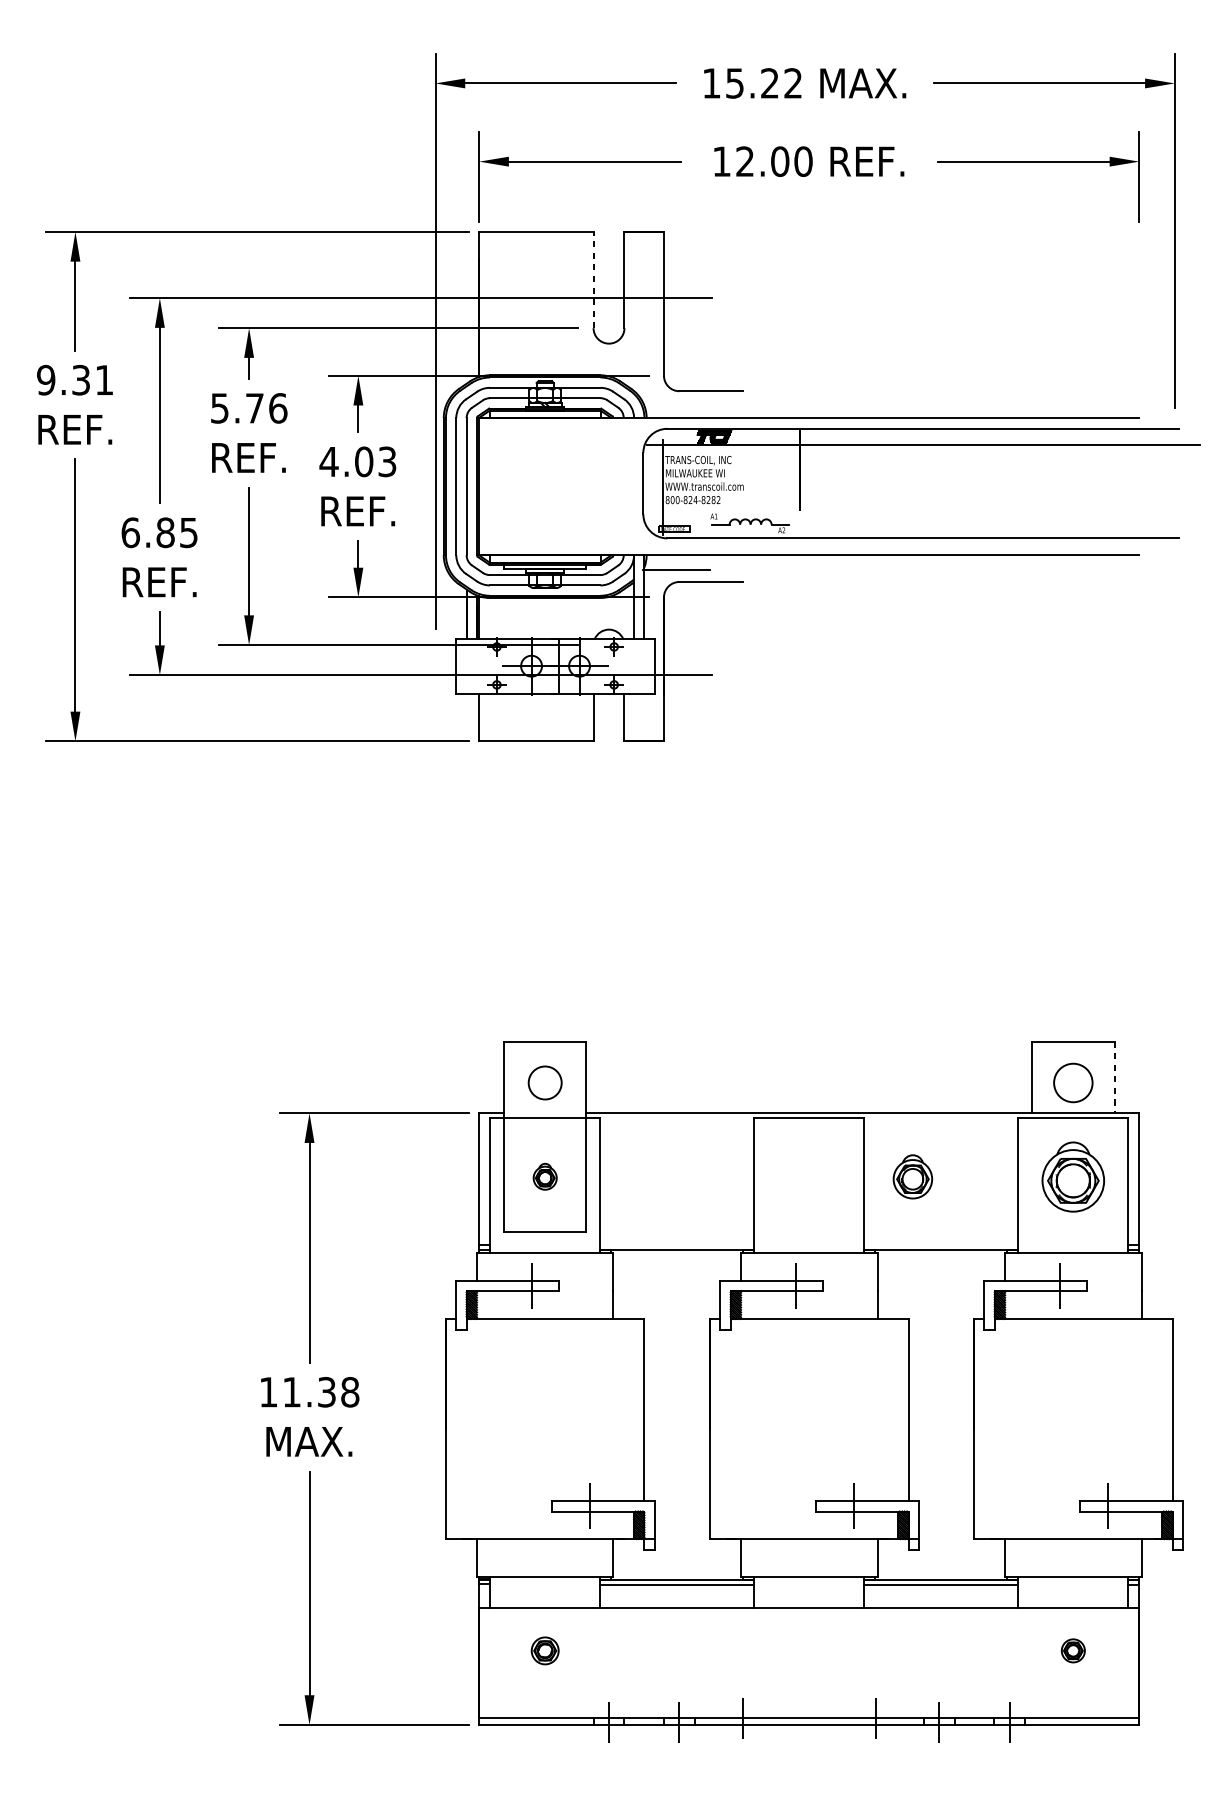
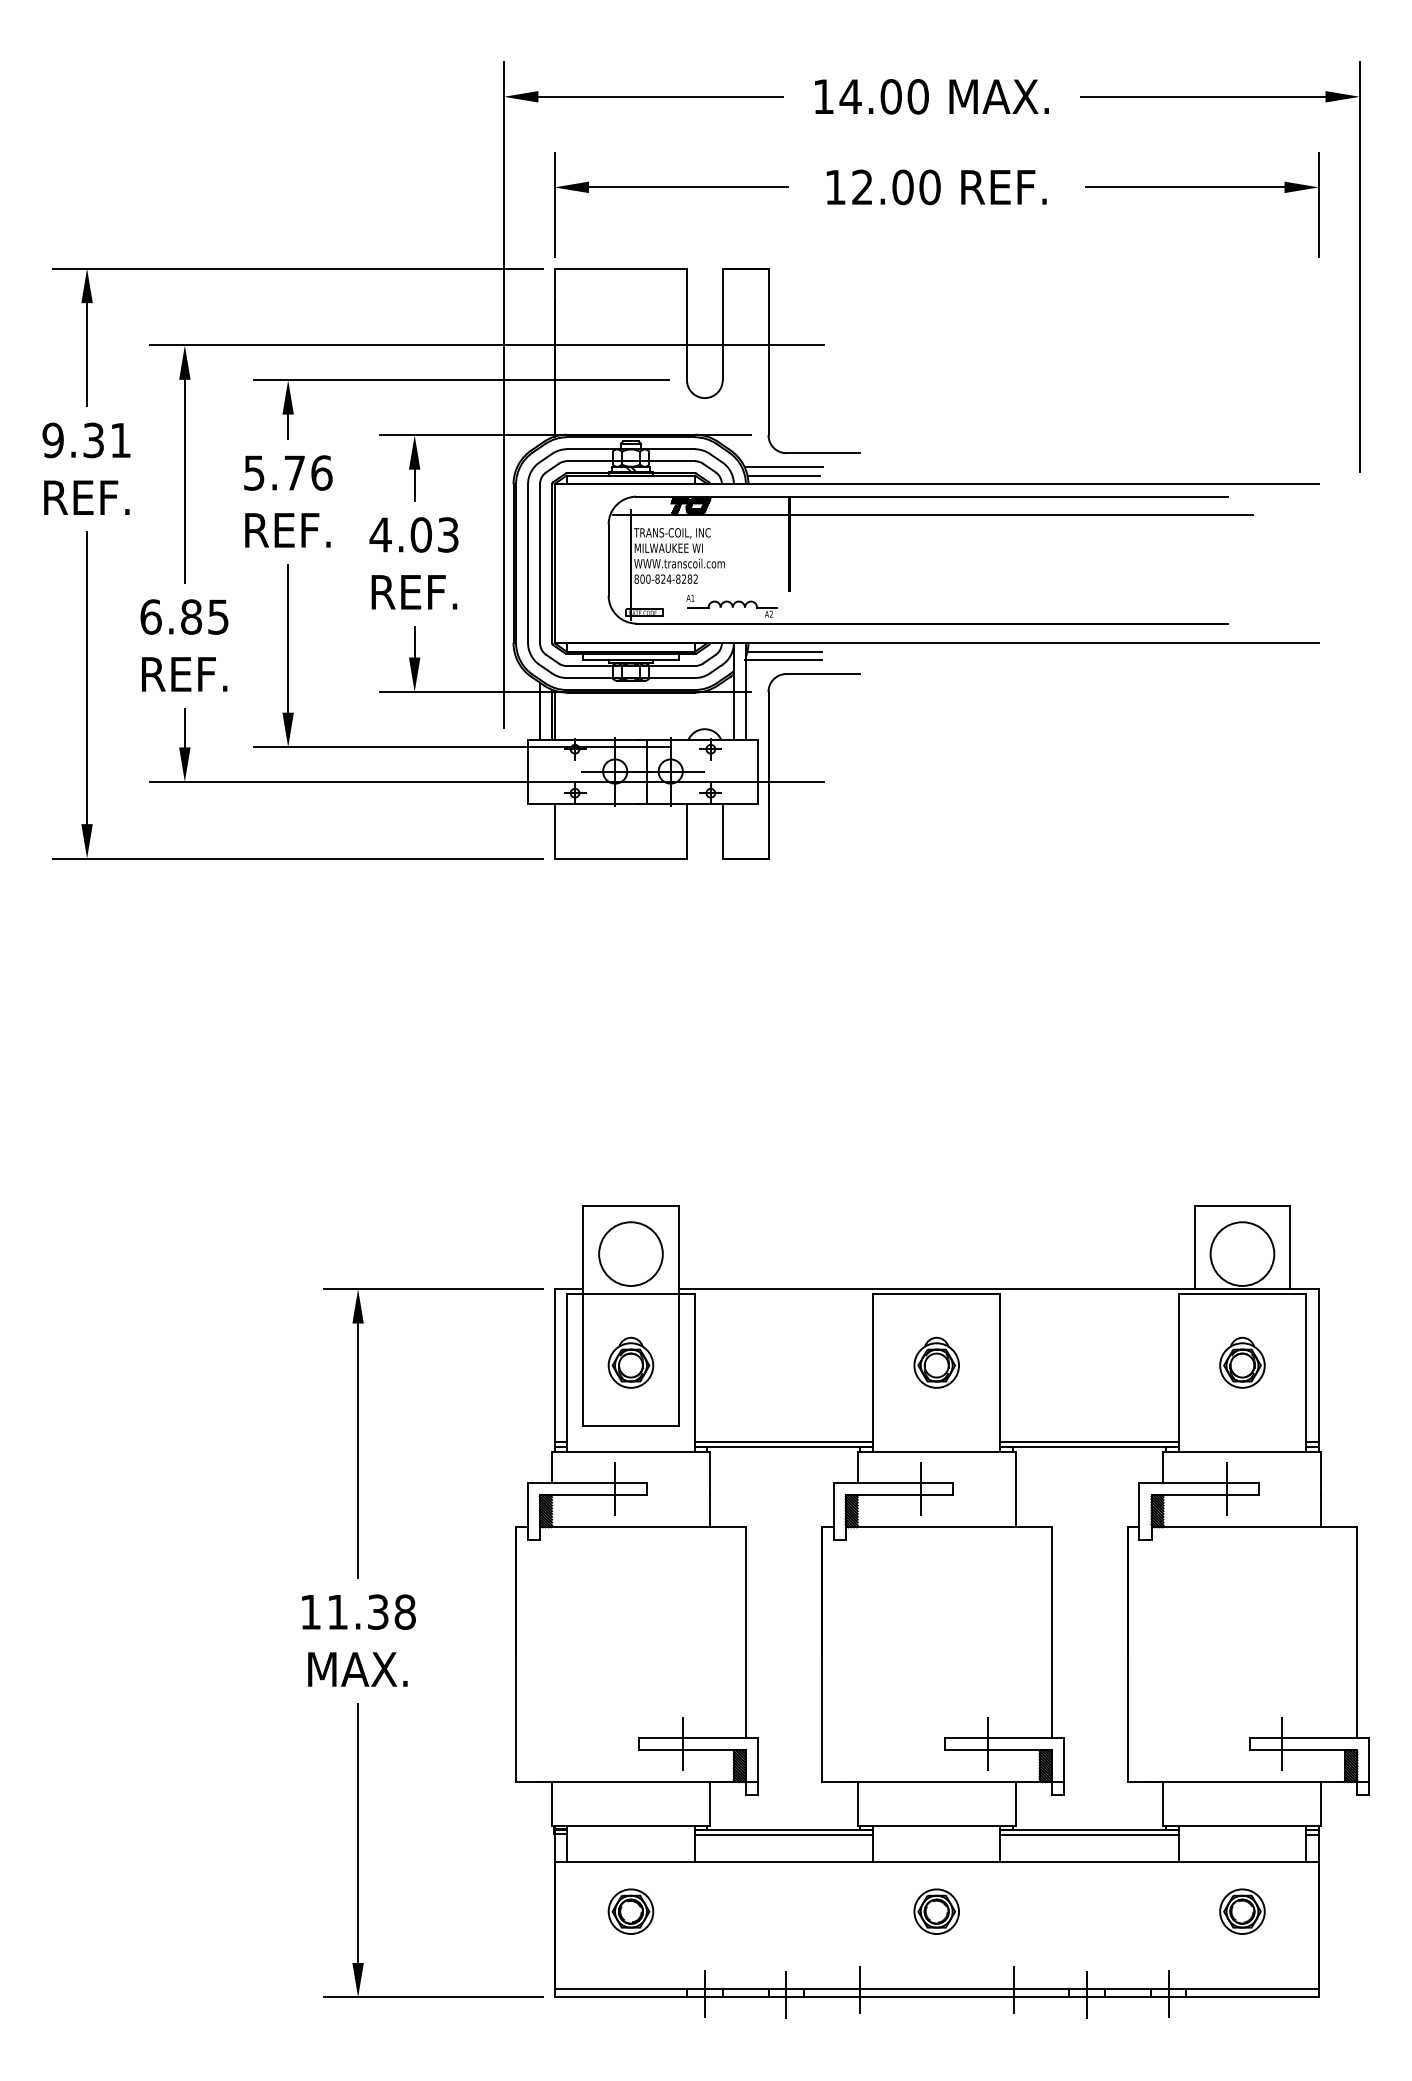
text: (763, 83) -> (883, 96), 15.22 -> 14.00
line: (593, 280) -> (686, 324), dashed -> solid
line: (676, 403) -> (783, 467), added
line: (676, 410) -> (783, 475), added
part: (921, 445) -> (930, 515), moved
line: (677, 562) -> (784, 651), added
line: (1114, 1078) -> (1290, 1248), dashed -> solid
circle: (544, 1082) -> (630, 1253), size x1.67
circle: (1073, 1082) -> (1242, 1253), size x1.43
part: (544, 1176) -> (630, 1362), size x1.67
part: (912, 1176) -> (936, 1362), moved
part: (1073, 1176) -> (1242, 1362), size x0.62
line: (676, 1245) -> (783, 1442), added
line: (941, 1245) -> (1089, 1442), added
part: (544, 1650) -> (630, 1911), size x1.43
part: (809, 1650) -> (936, 1911), added
part: (1073, 1650) -> (1242, 1911), size x1.67

